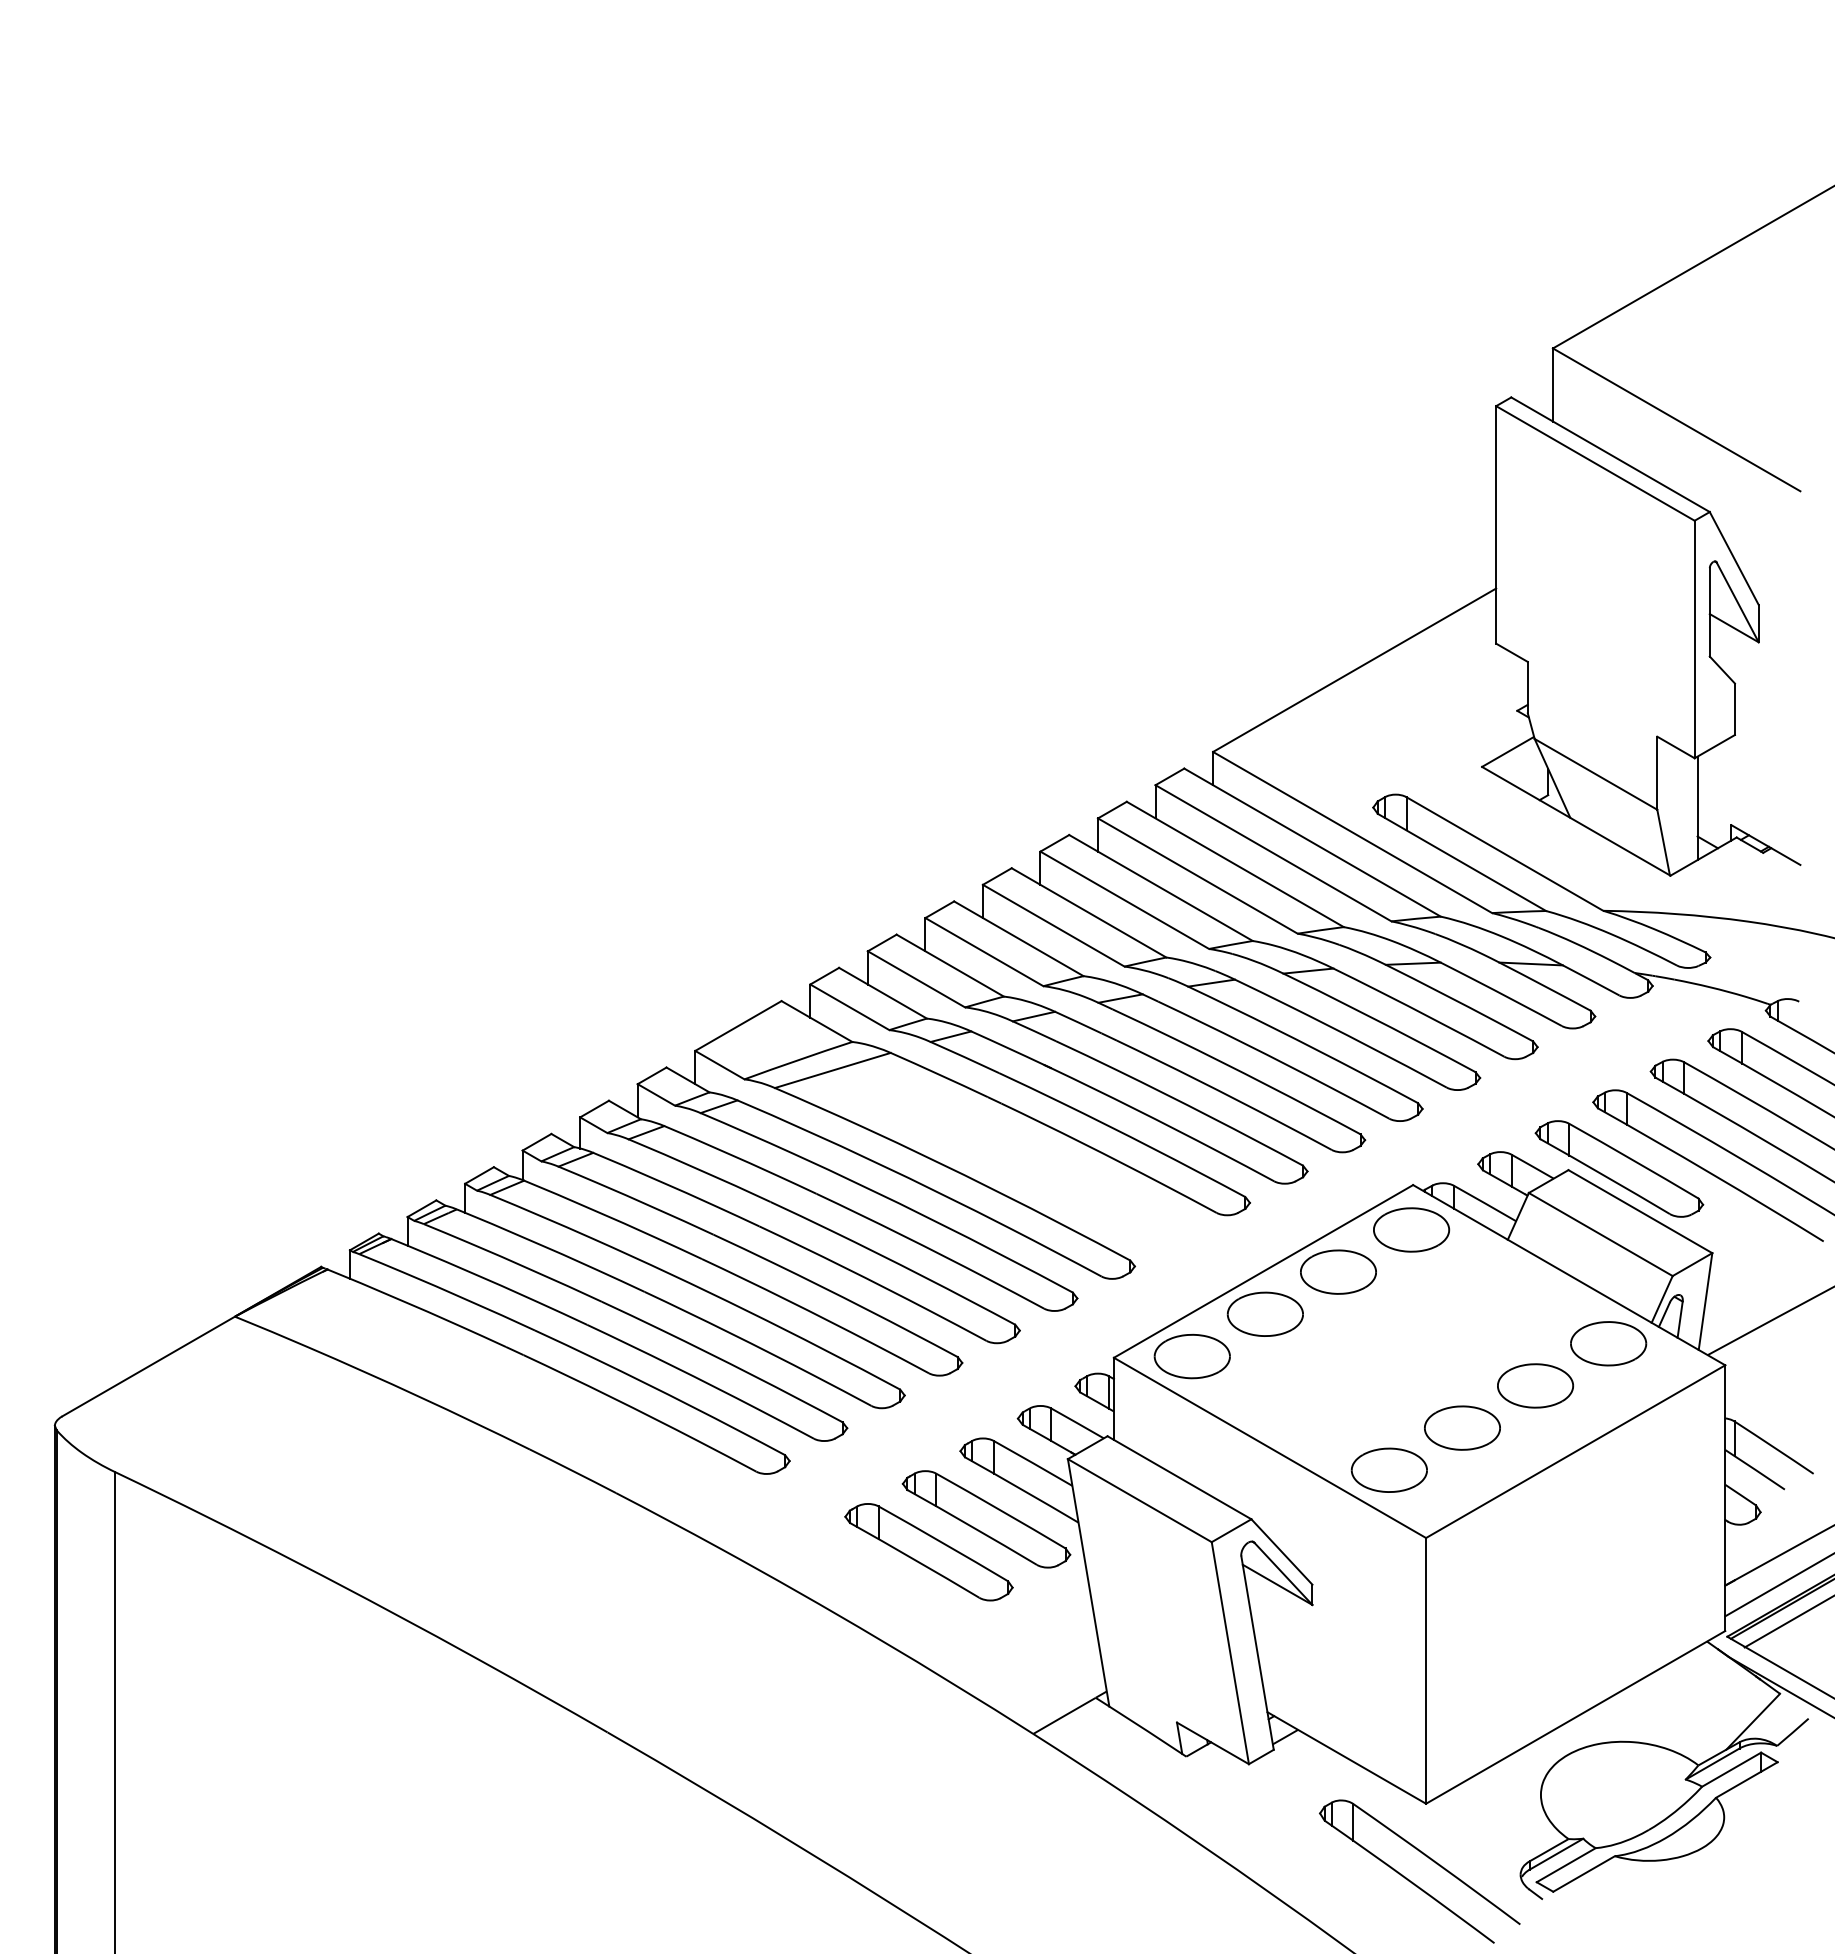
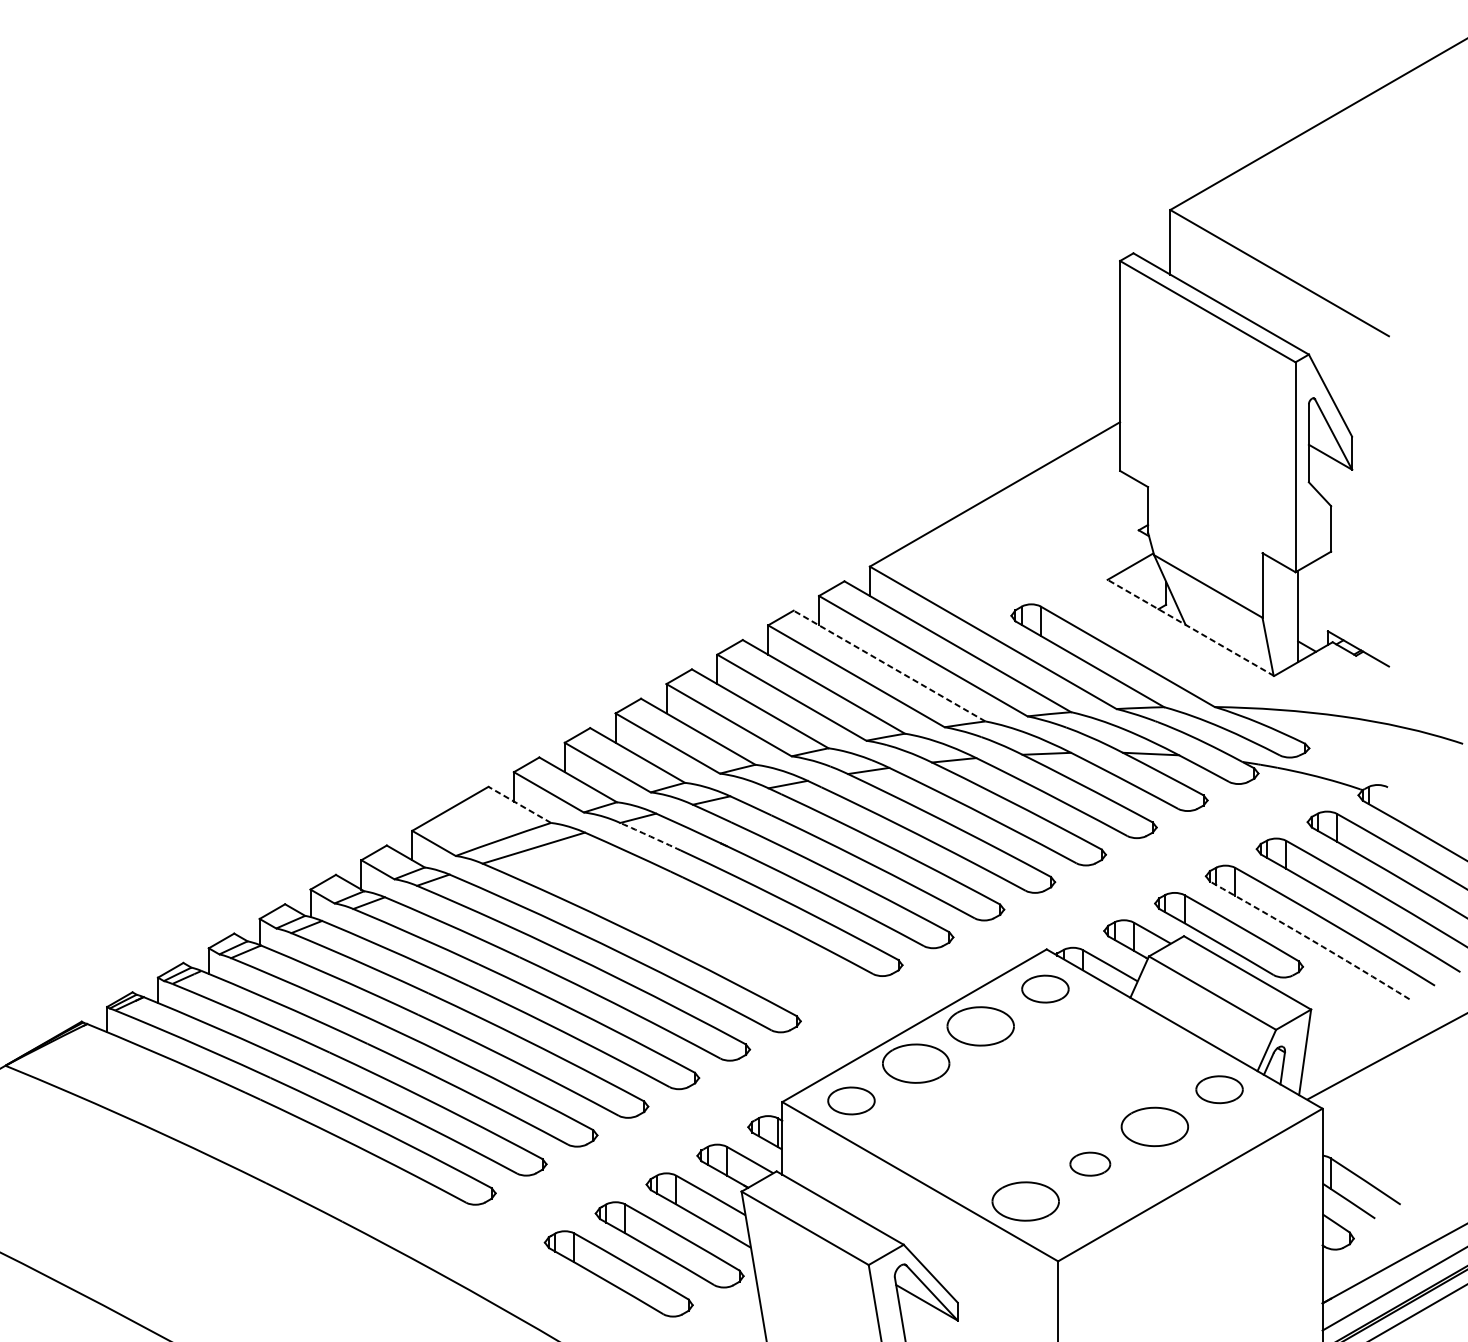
line: (1576, 821) -> (1191, 628), solid -> dashed
line: (1234, 864) -> (888, 666), solid -> dashed
line: (816, 1021) -> (519, 804), solid -> dashed
arc: (965, 1057) -> (651, 836), solid -> dashed
arc: (1711, 1173) -> (1310, 939), solid -> dashed
part: (1411, 1229) -> (1045, 988), size x0.7
part: (1608, 1343) -> (1219, 1089), size x0.7
part: (1191, 1356) -> (850, 1100), size x0.7
part: (1462, 1427) -> (1090, 1163), size x0.6

